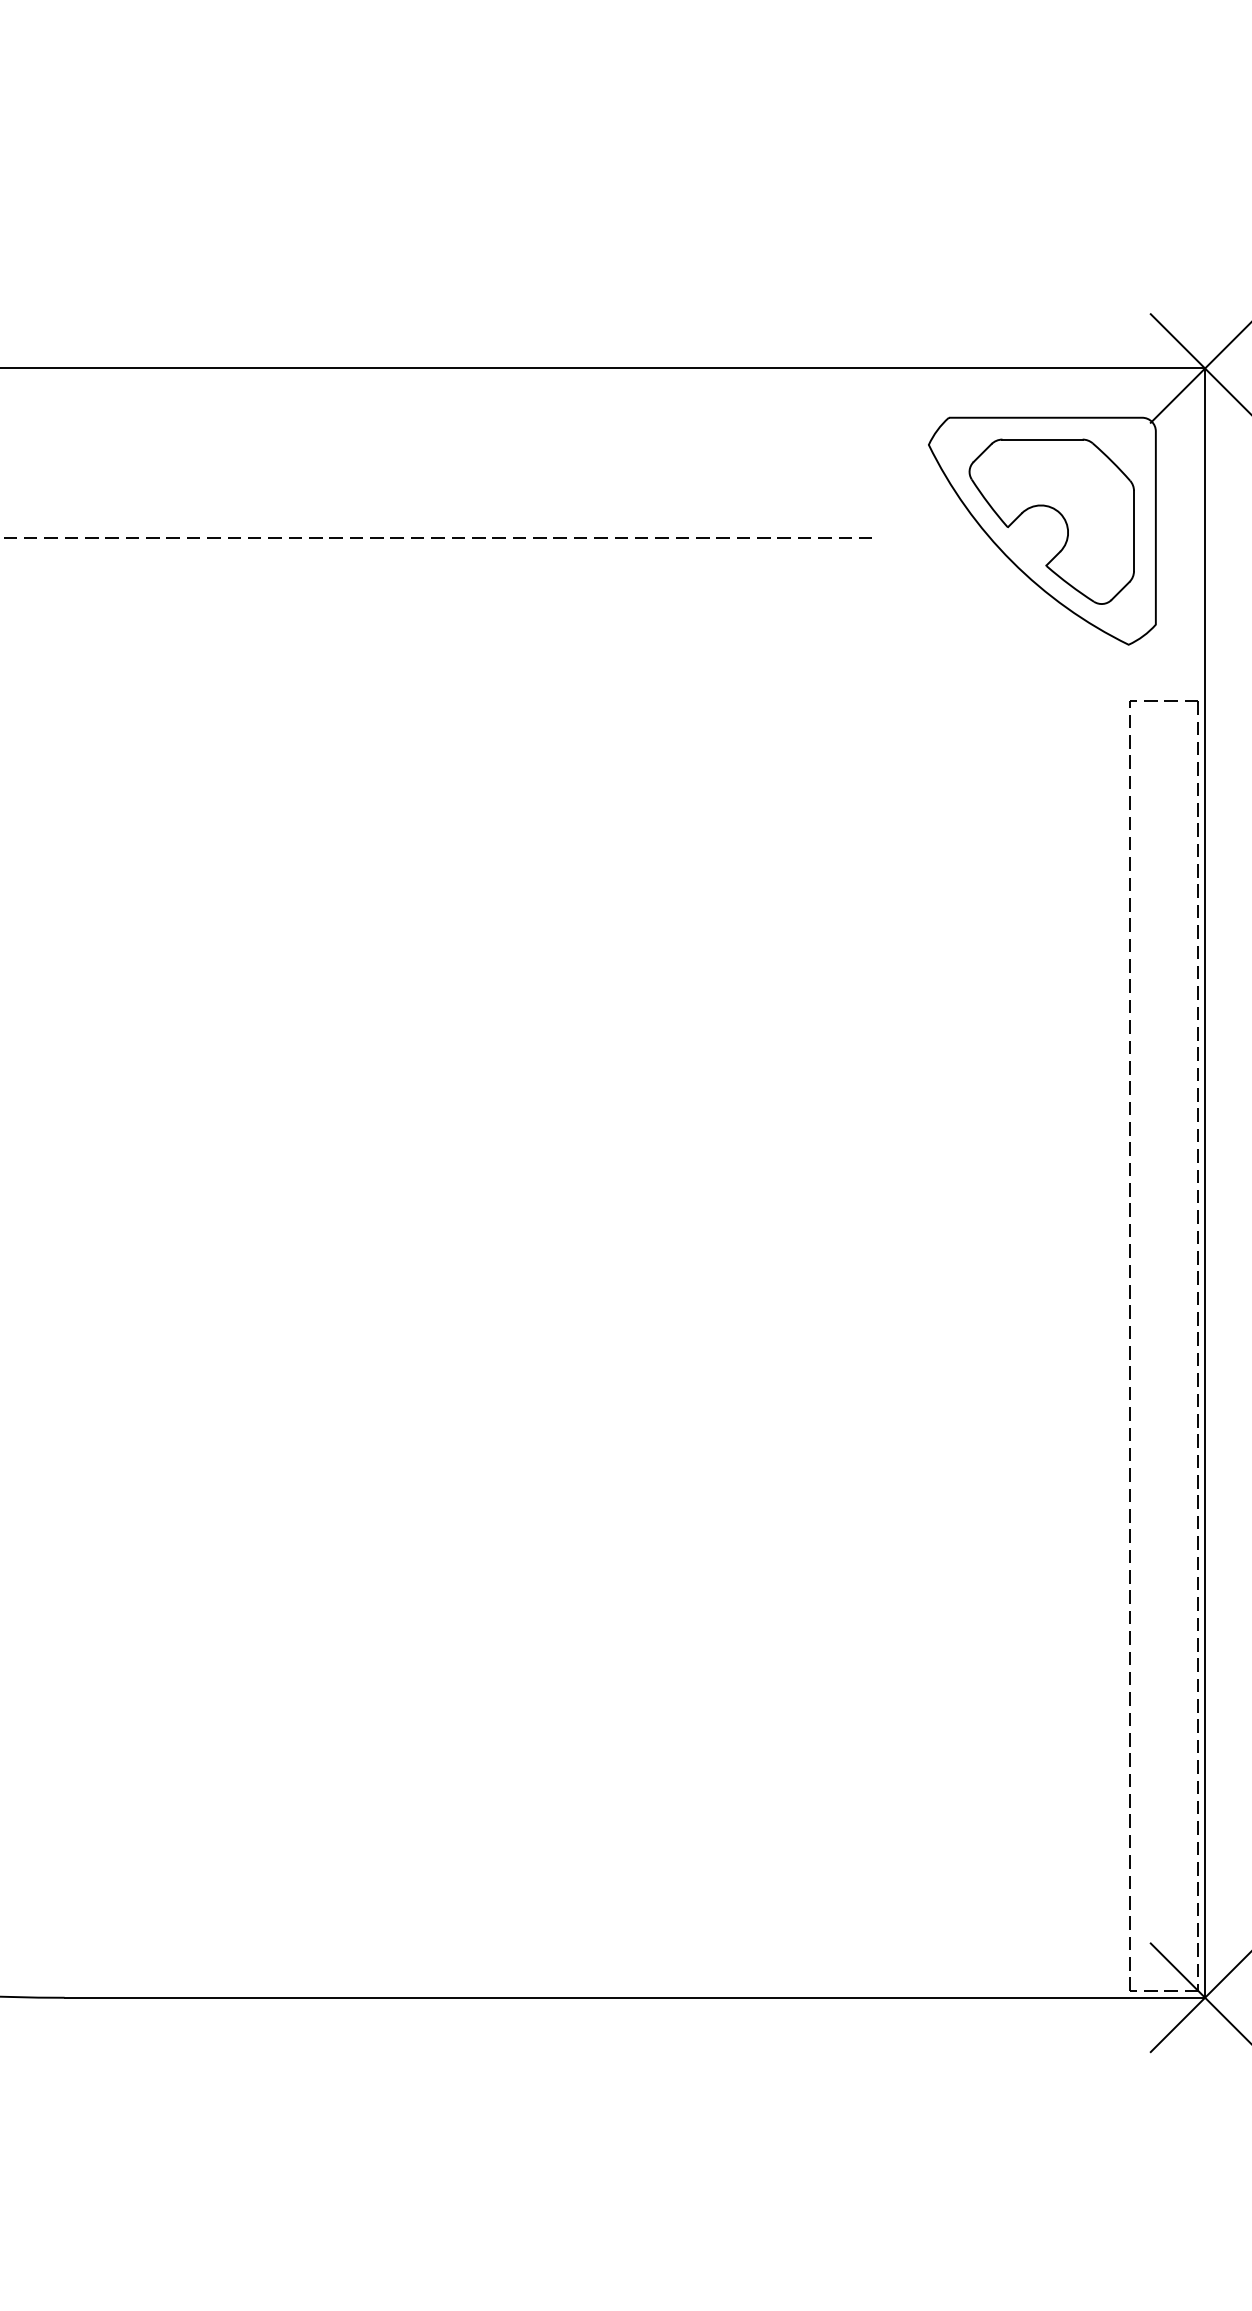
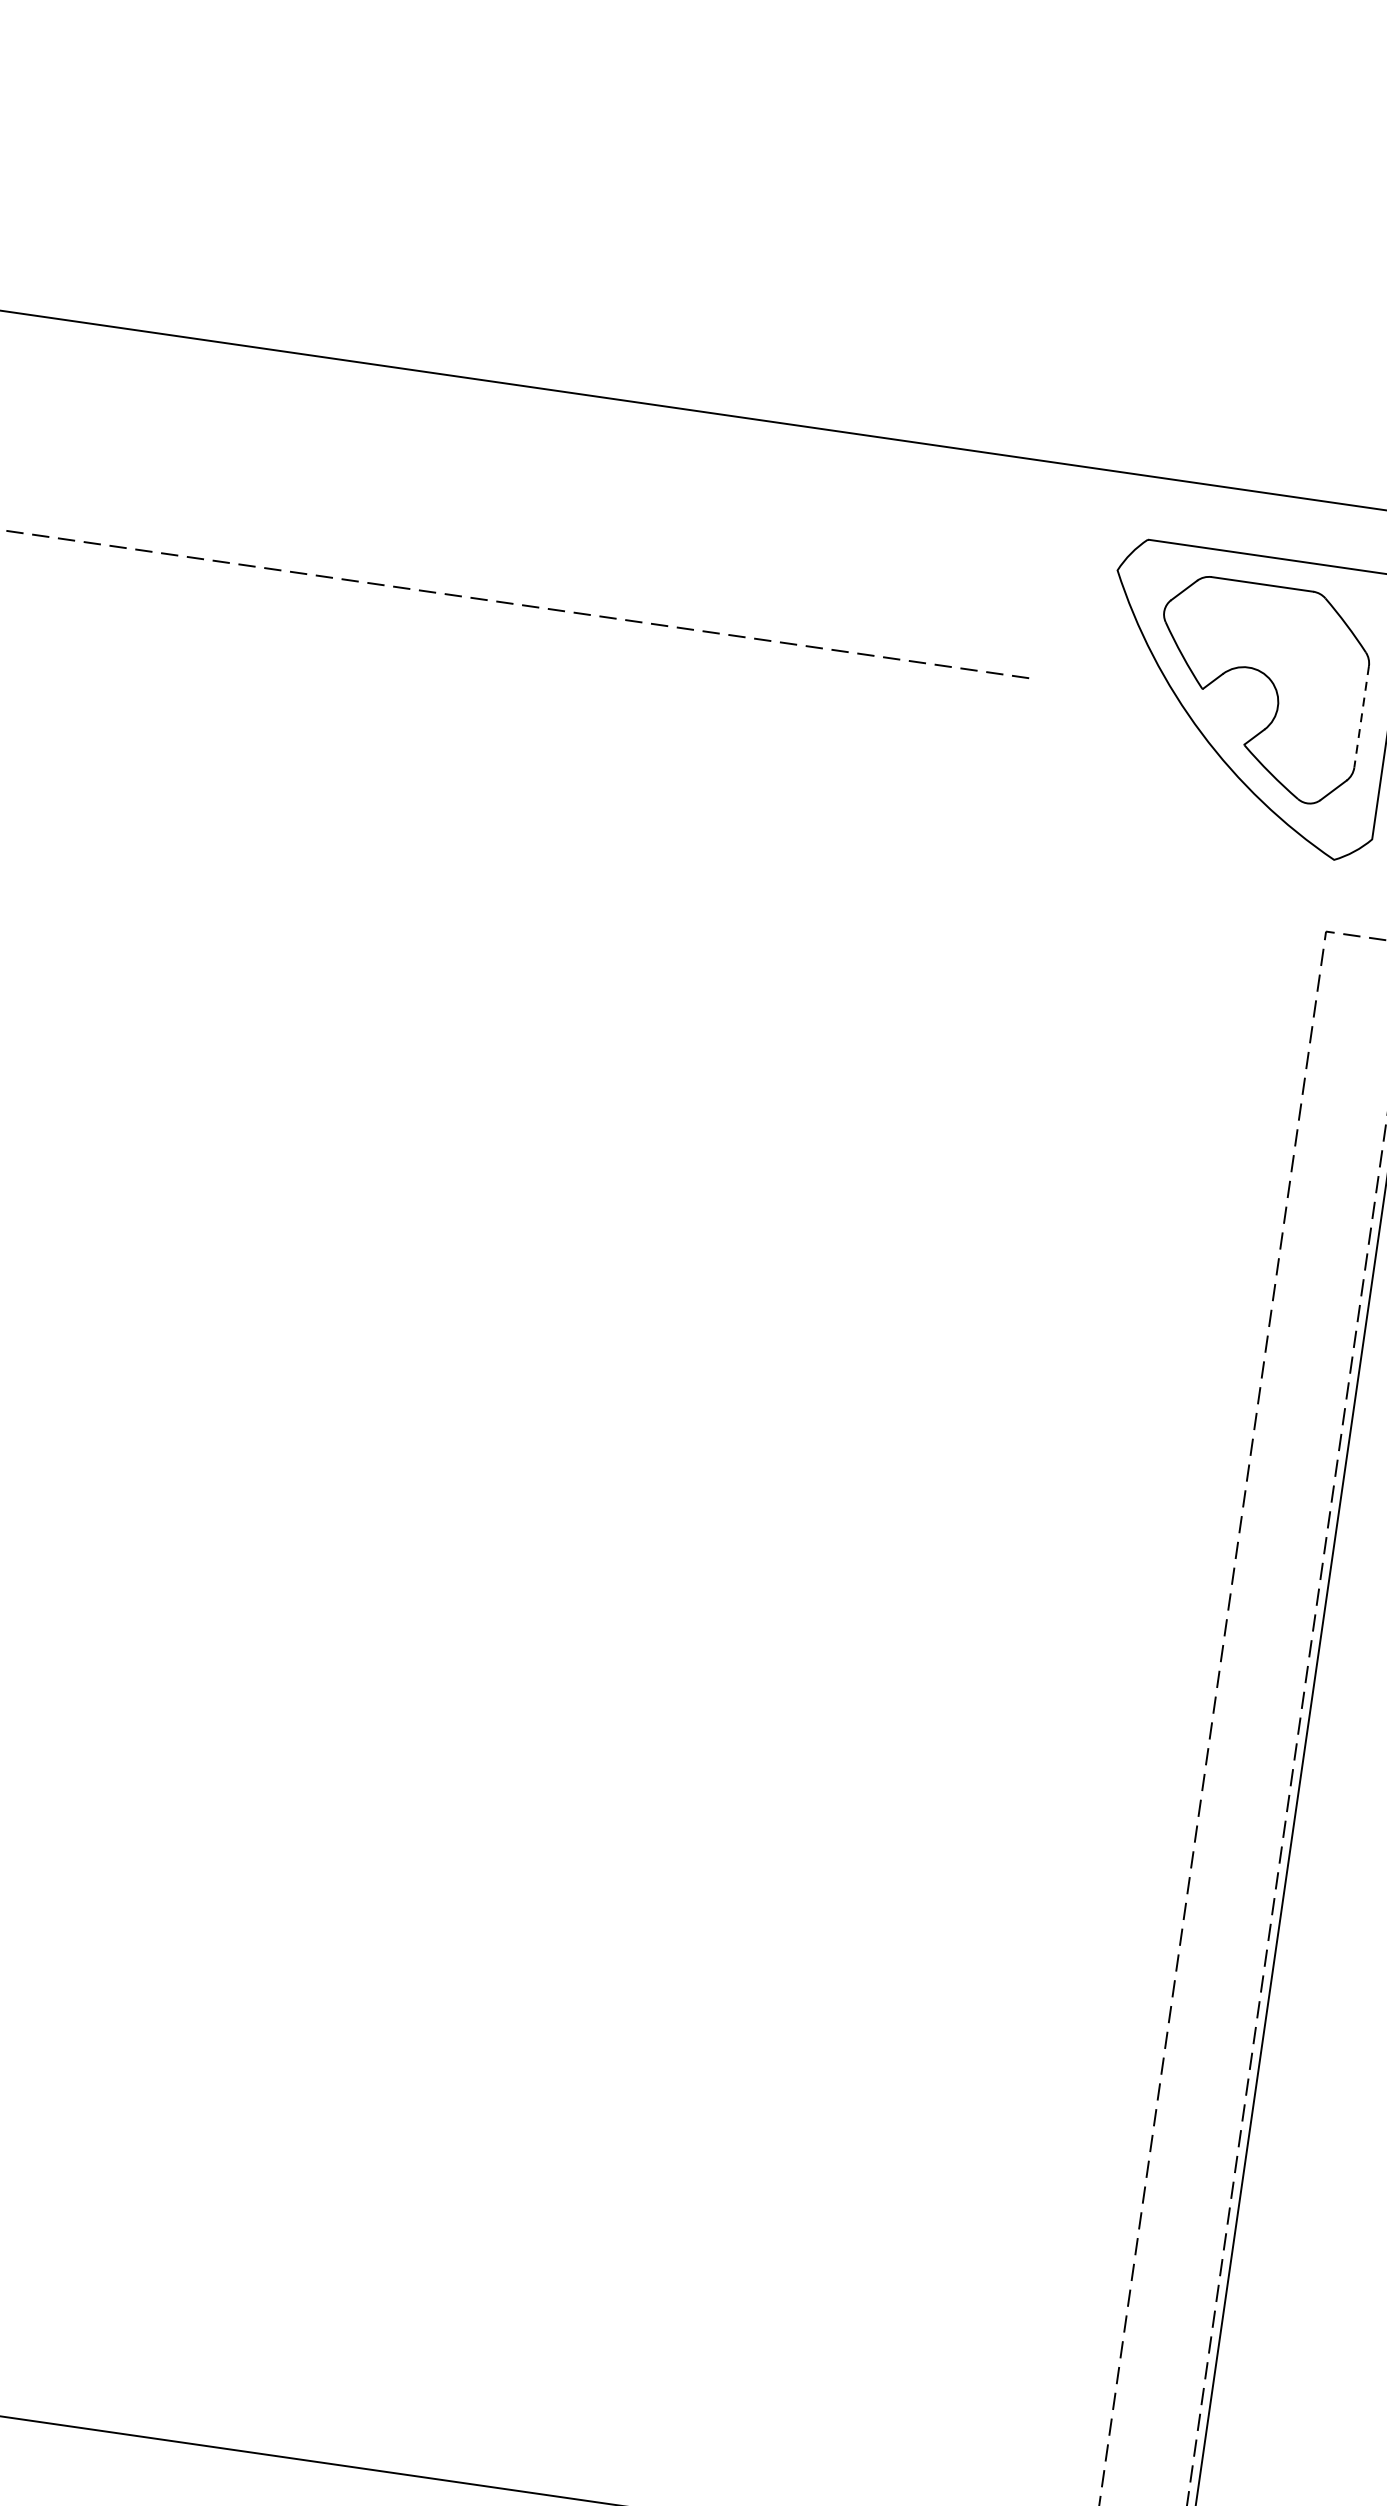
line: (1134, 531) -> (1362, 717), solid -> dashed

